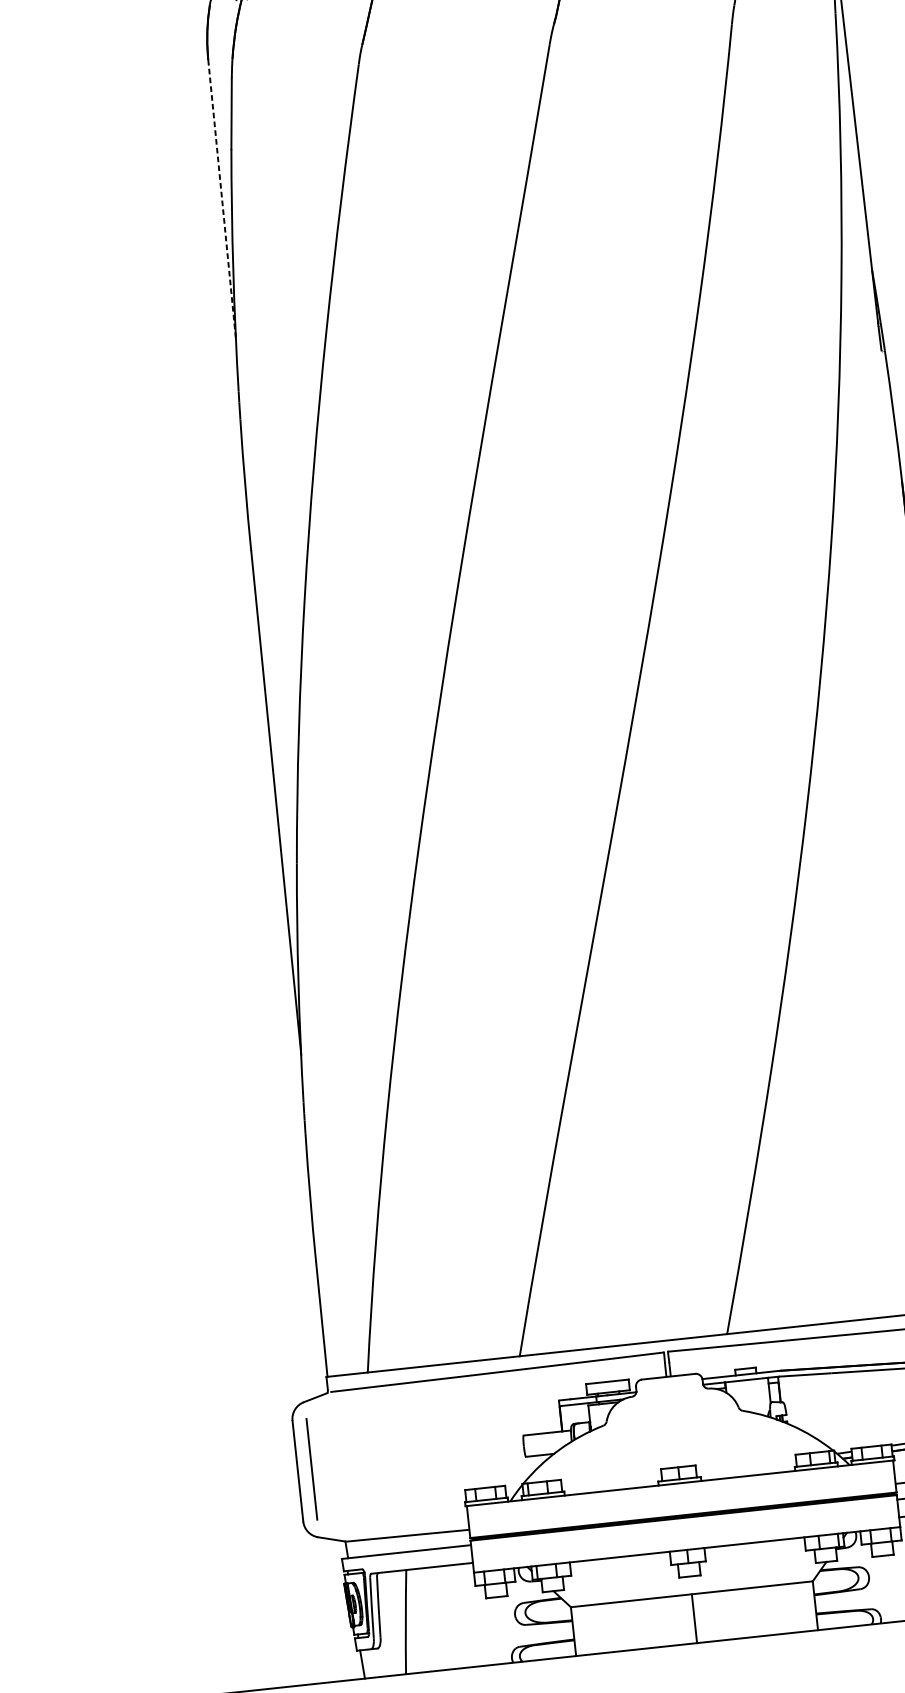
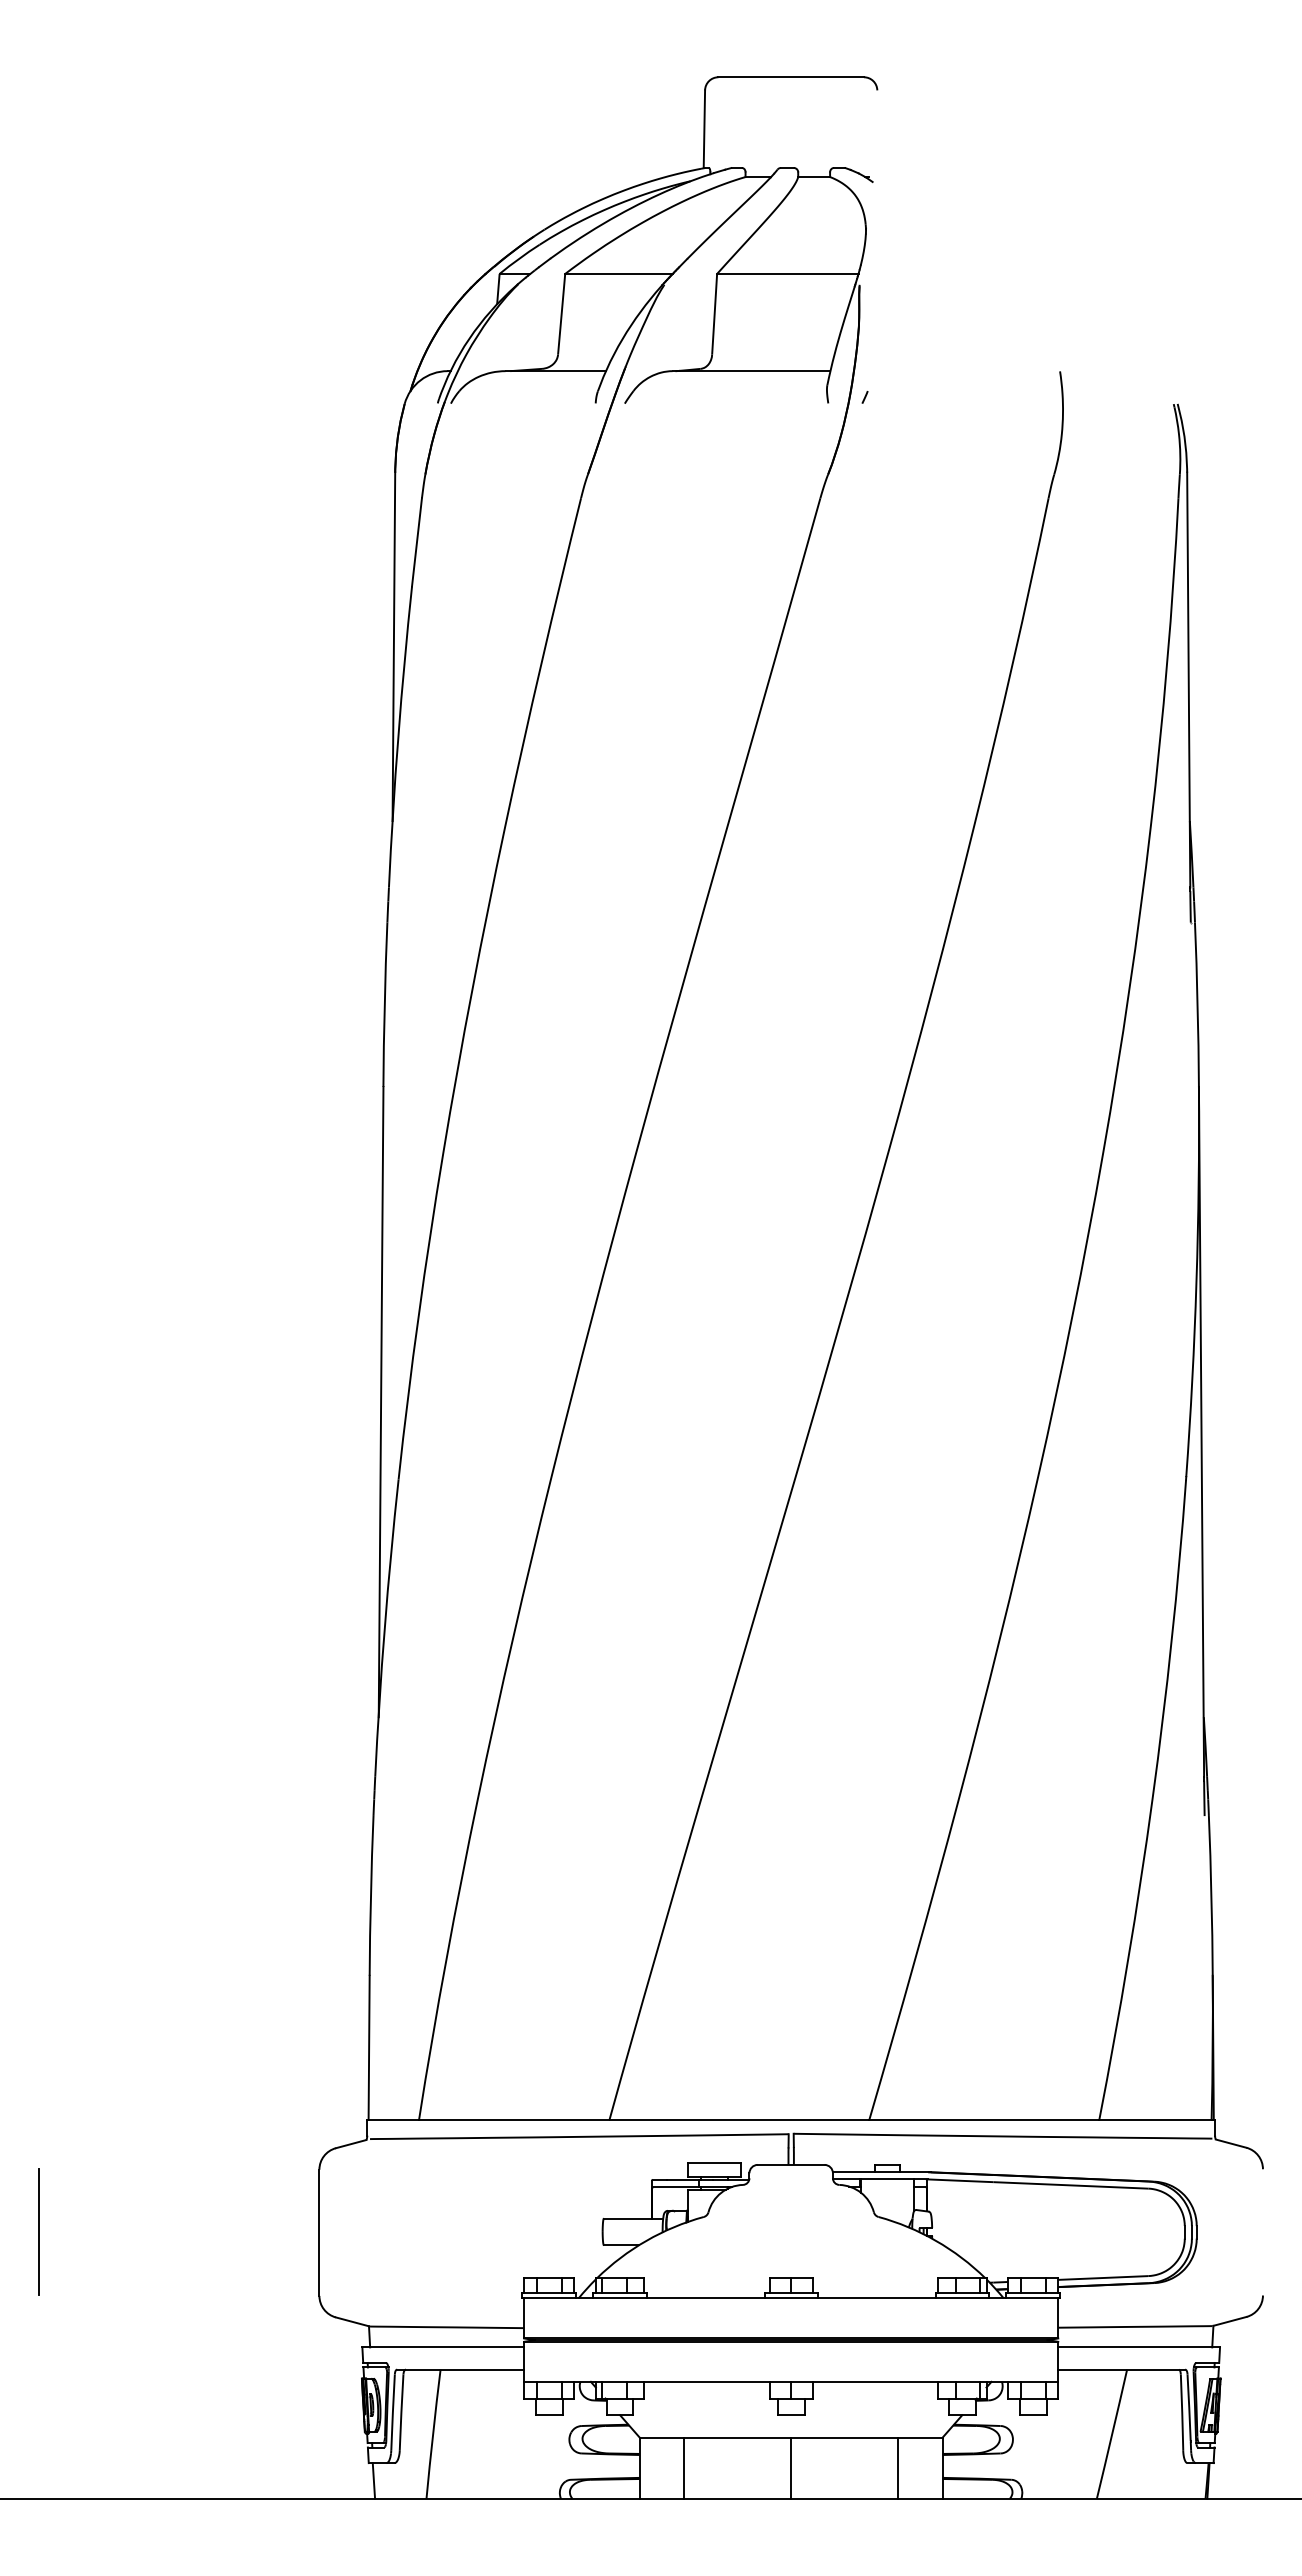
line: (221, 199) -> (393, 647), dashed -> solid
line: (311, 1468) -> (38, 2231), moved
line: (780, 1609) -> (898, 2467), added
line: (609, 1627) -> (684, 2467), added

